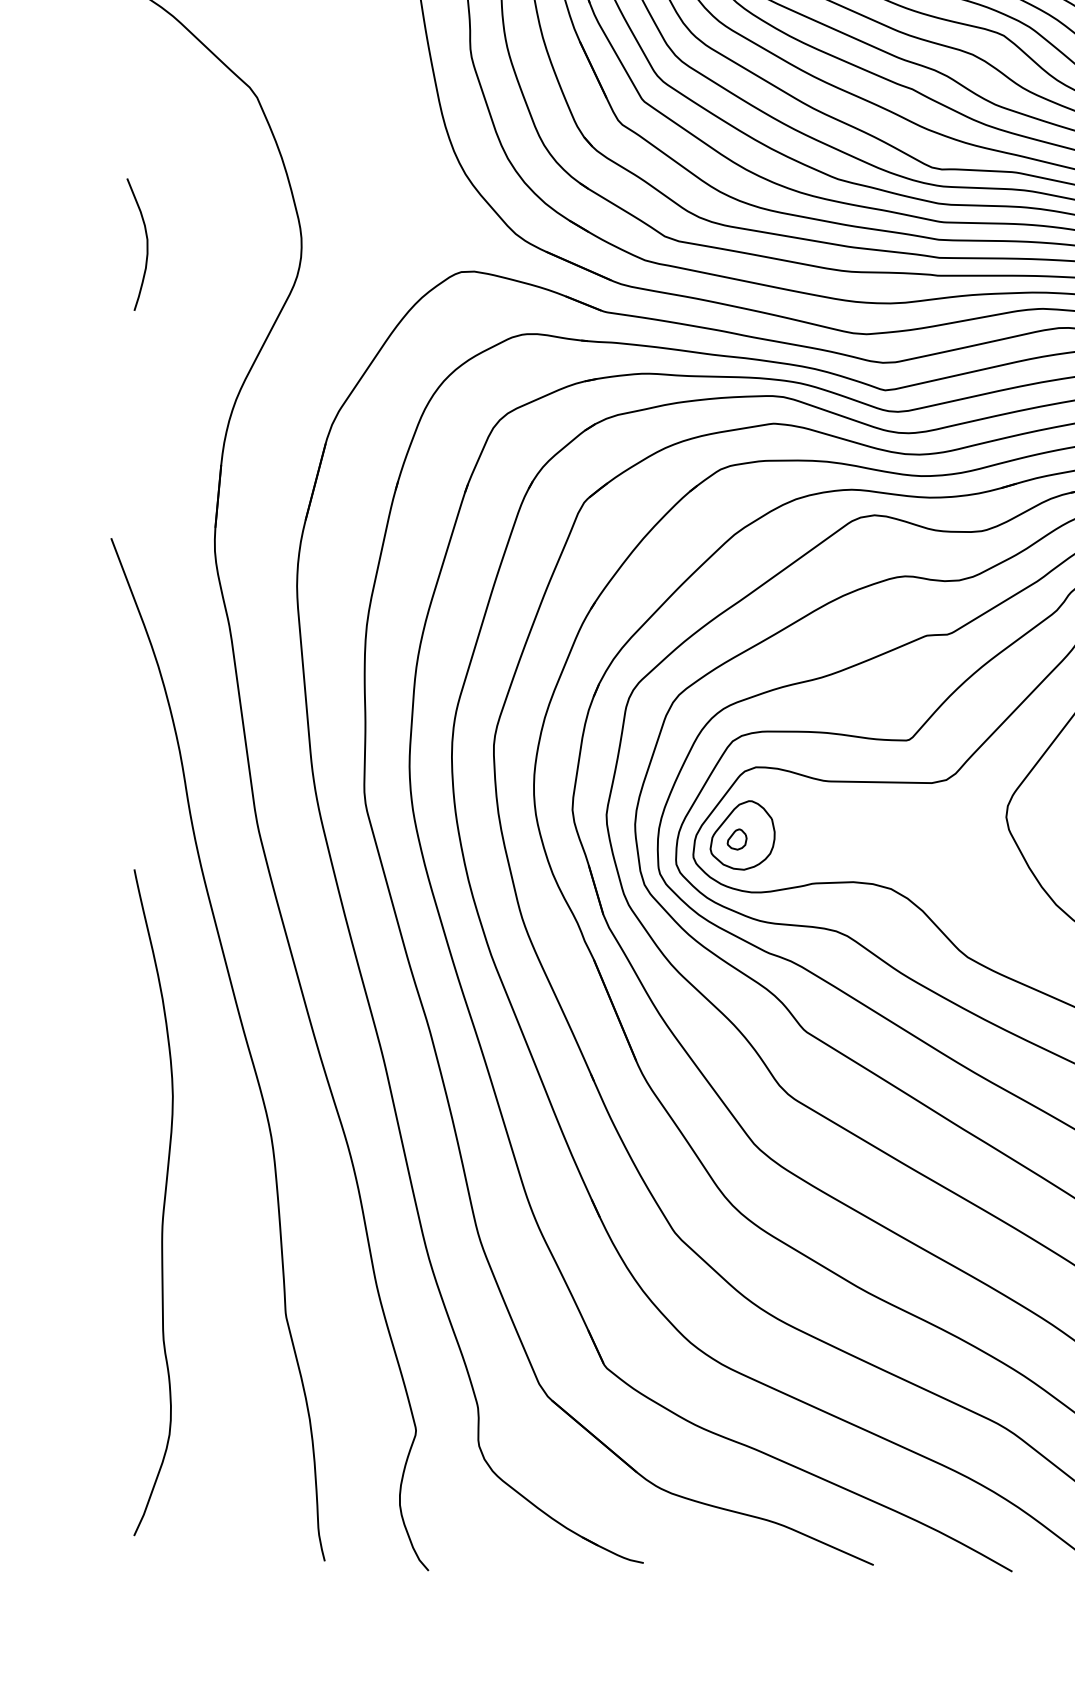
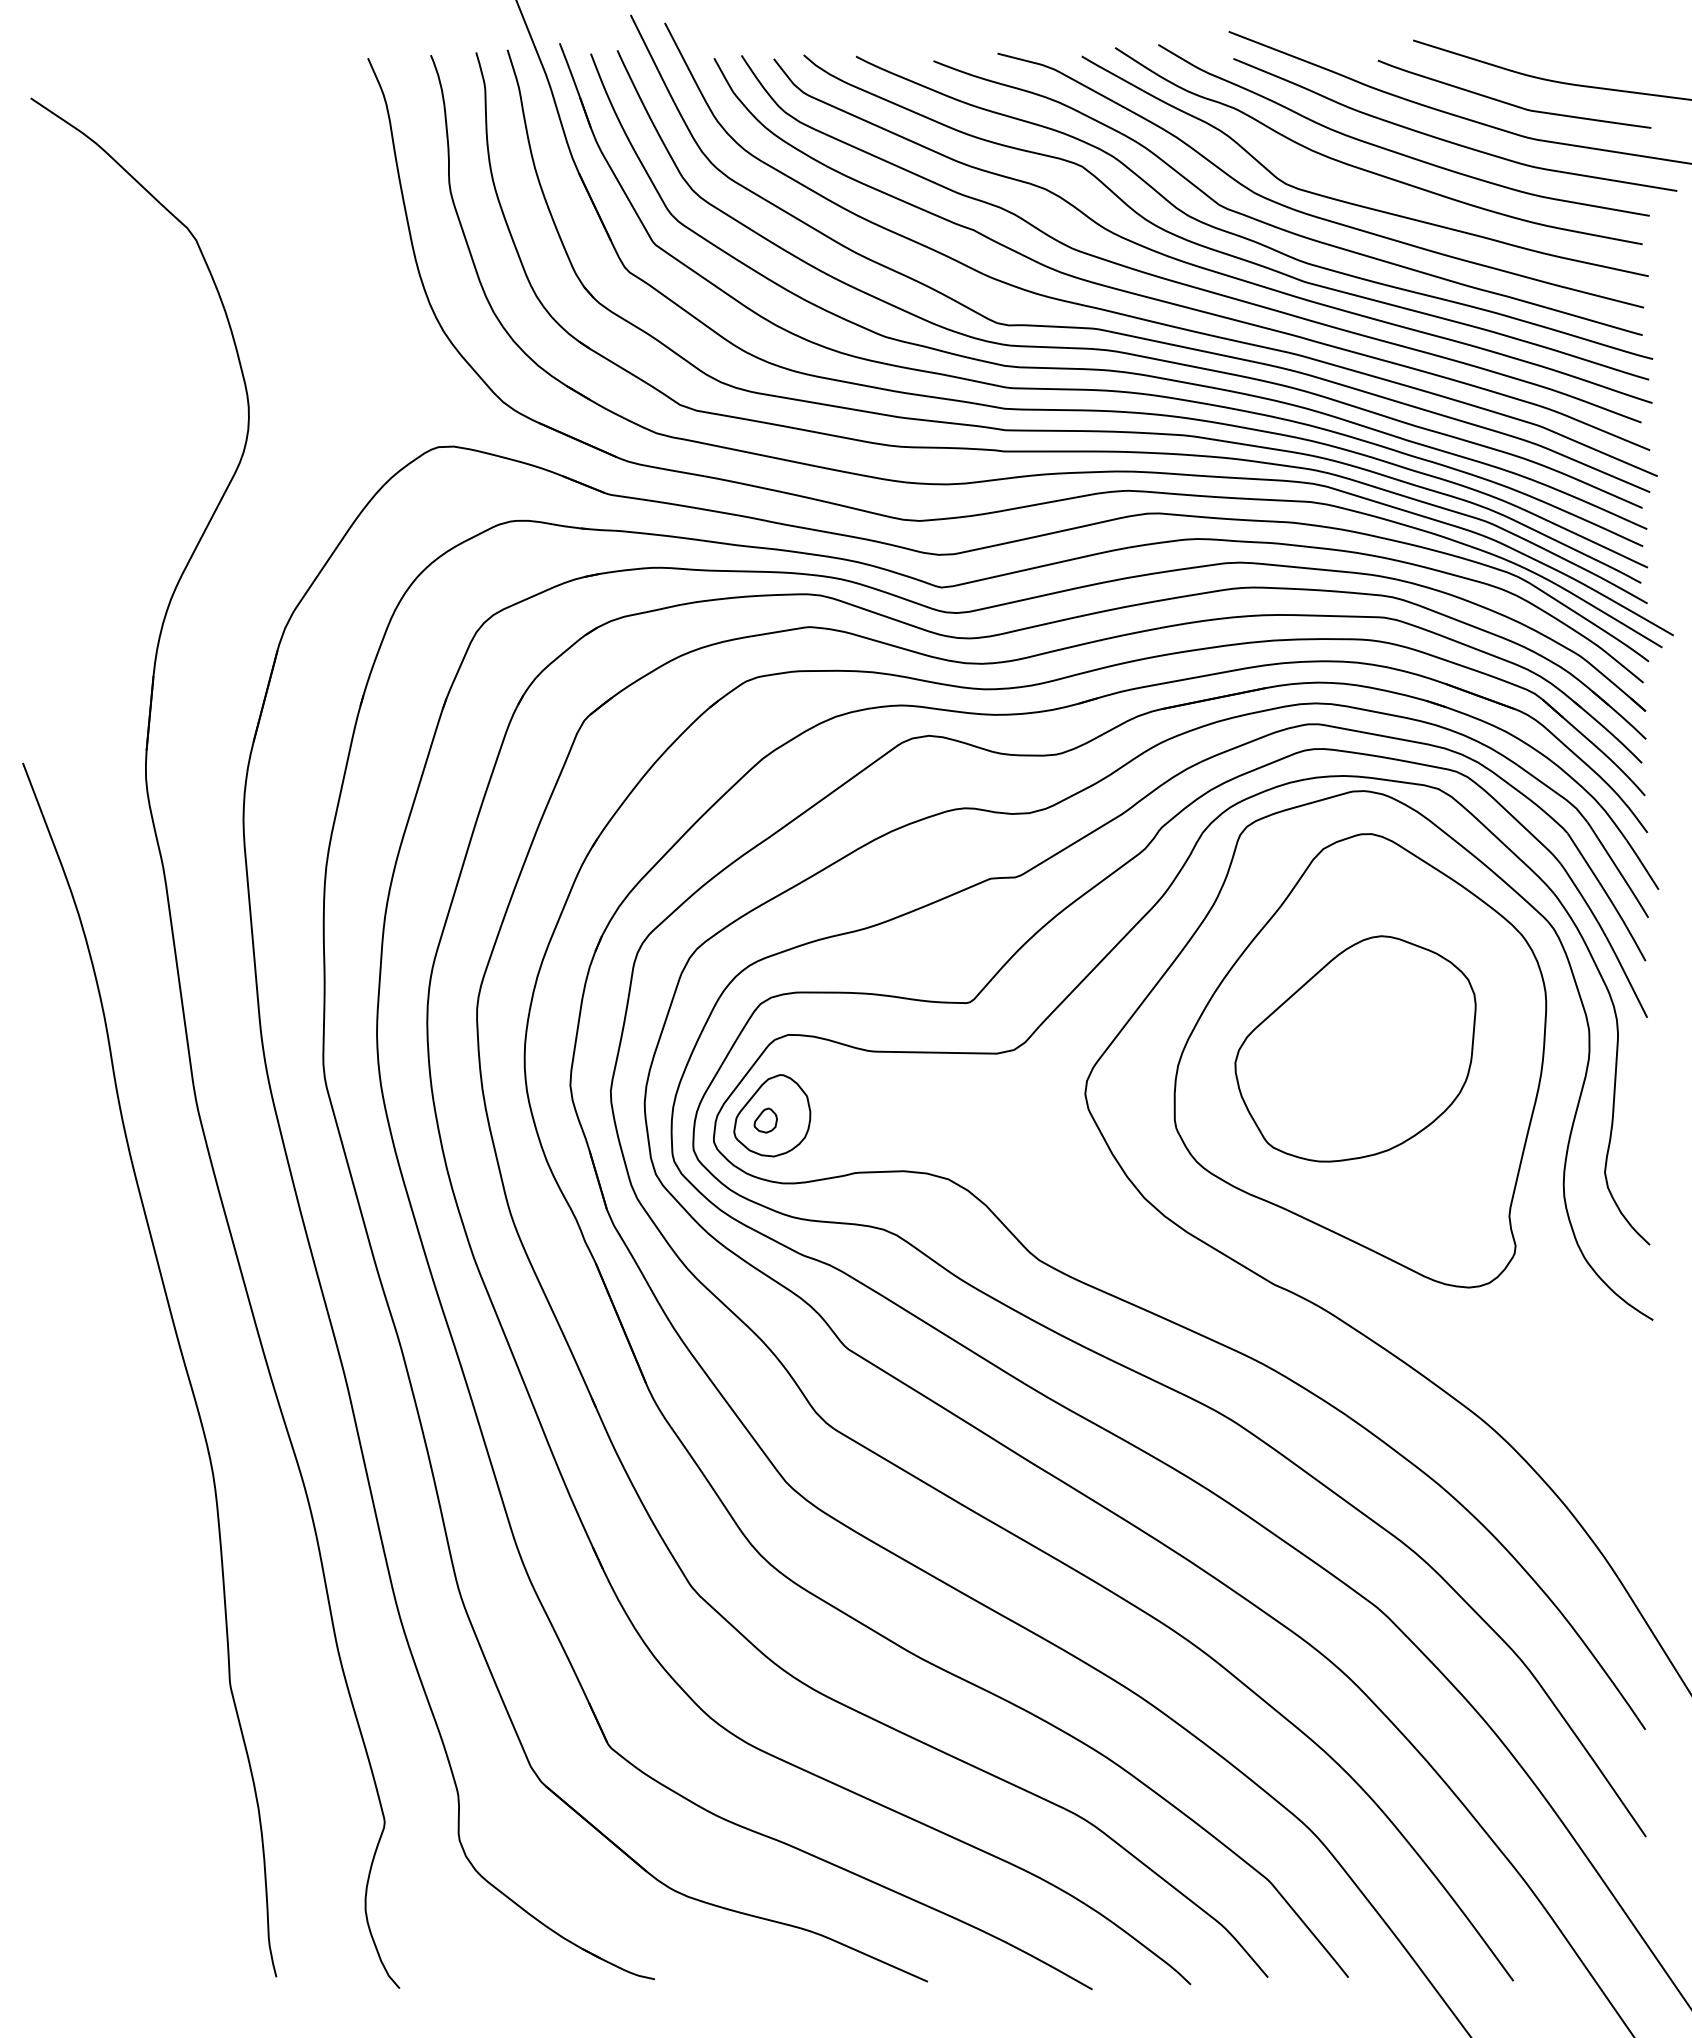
curve: (147, 244) -> (65, 414), removed
curve: (163, 1205) -> (84, 1555), removed

